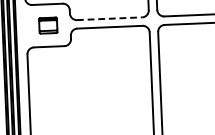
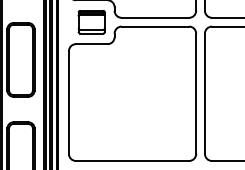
line: (109, 18) -> (155, 17), dashed -> solid
part: (48, 25) -> (91, 22), size x1.43

